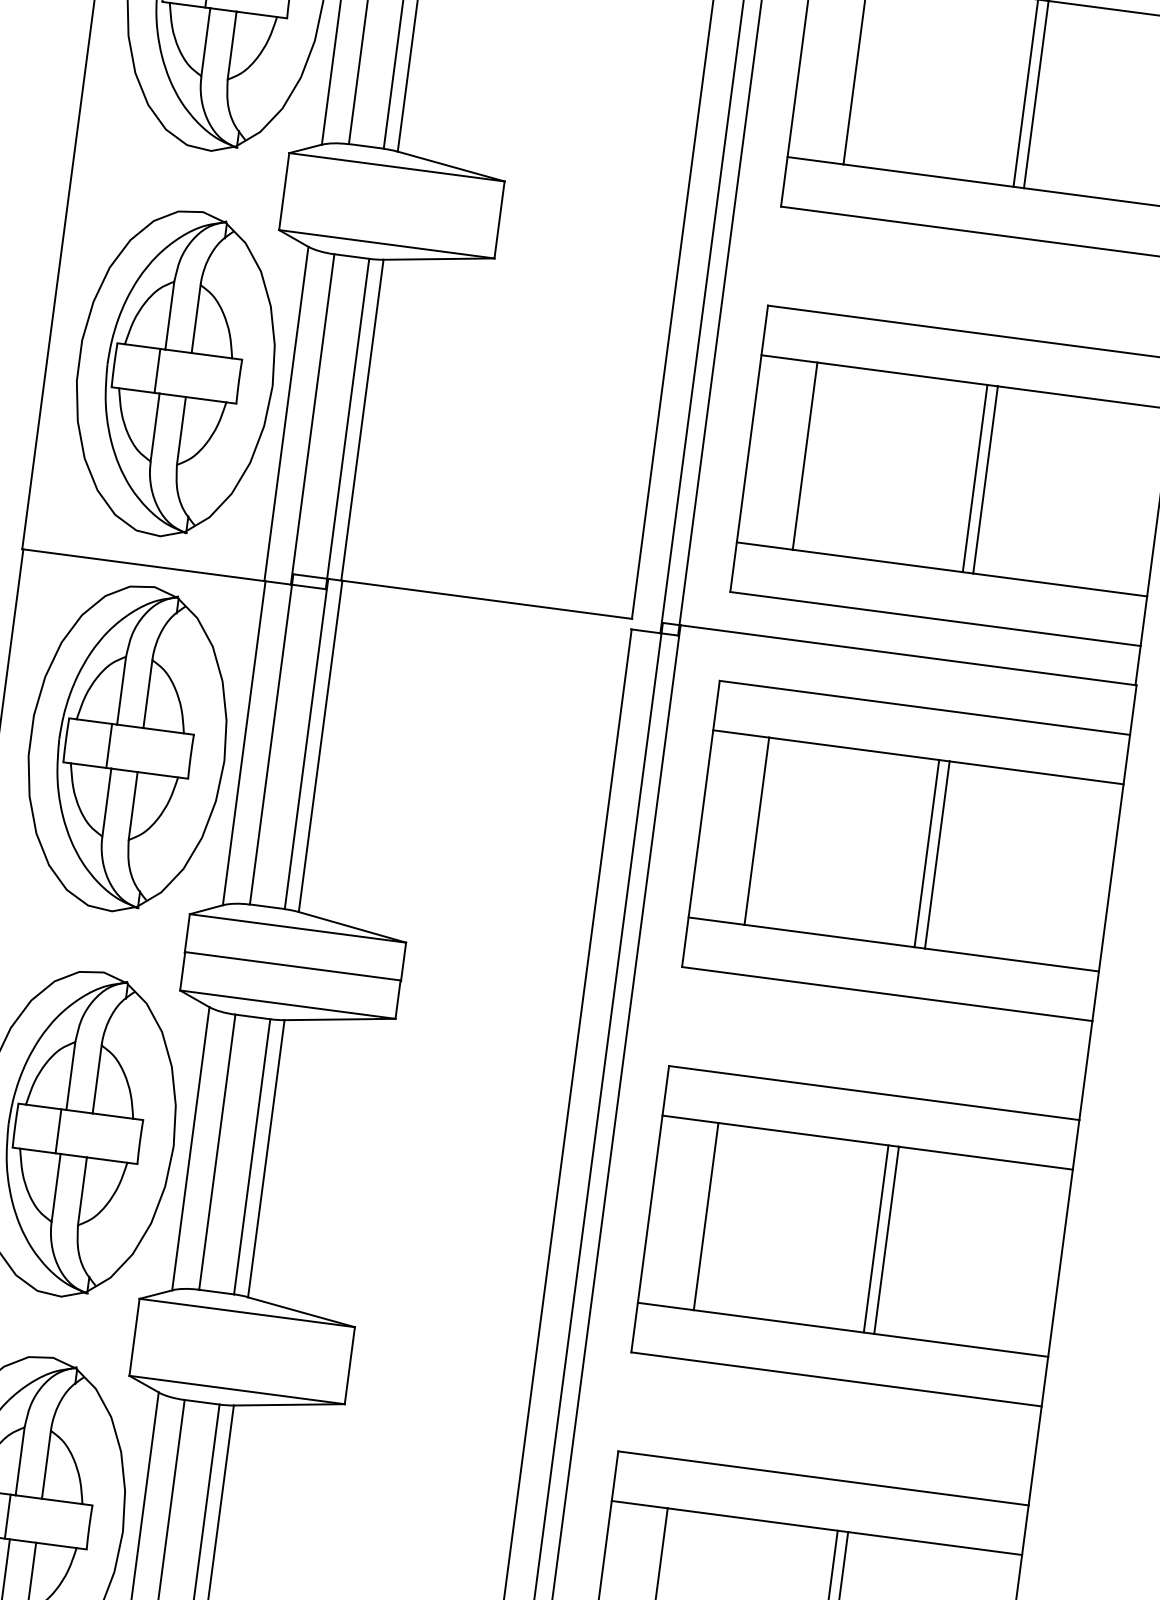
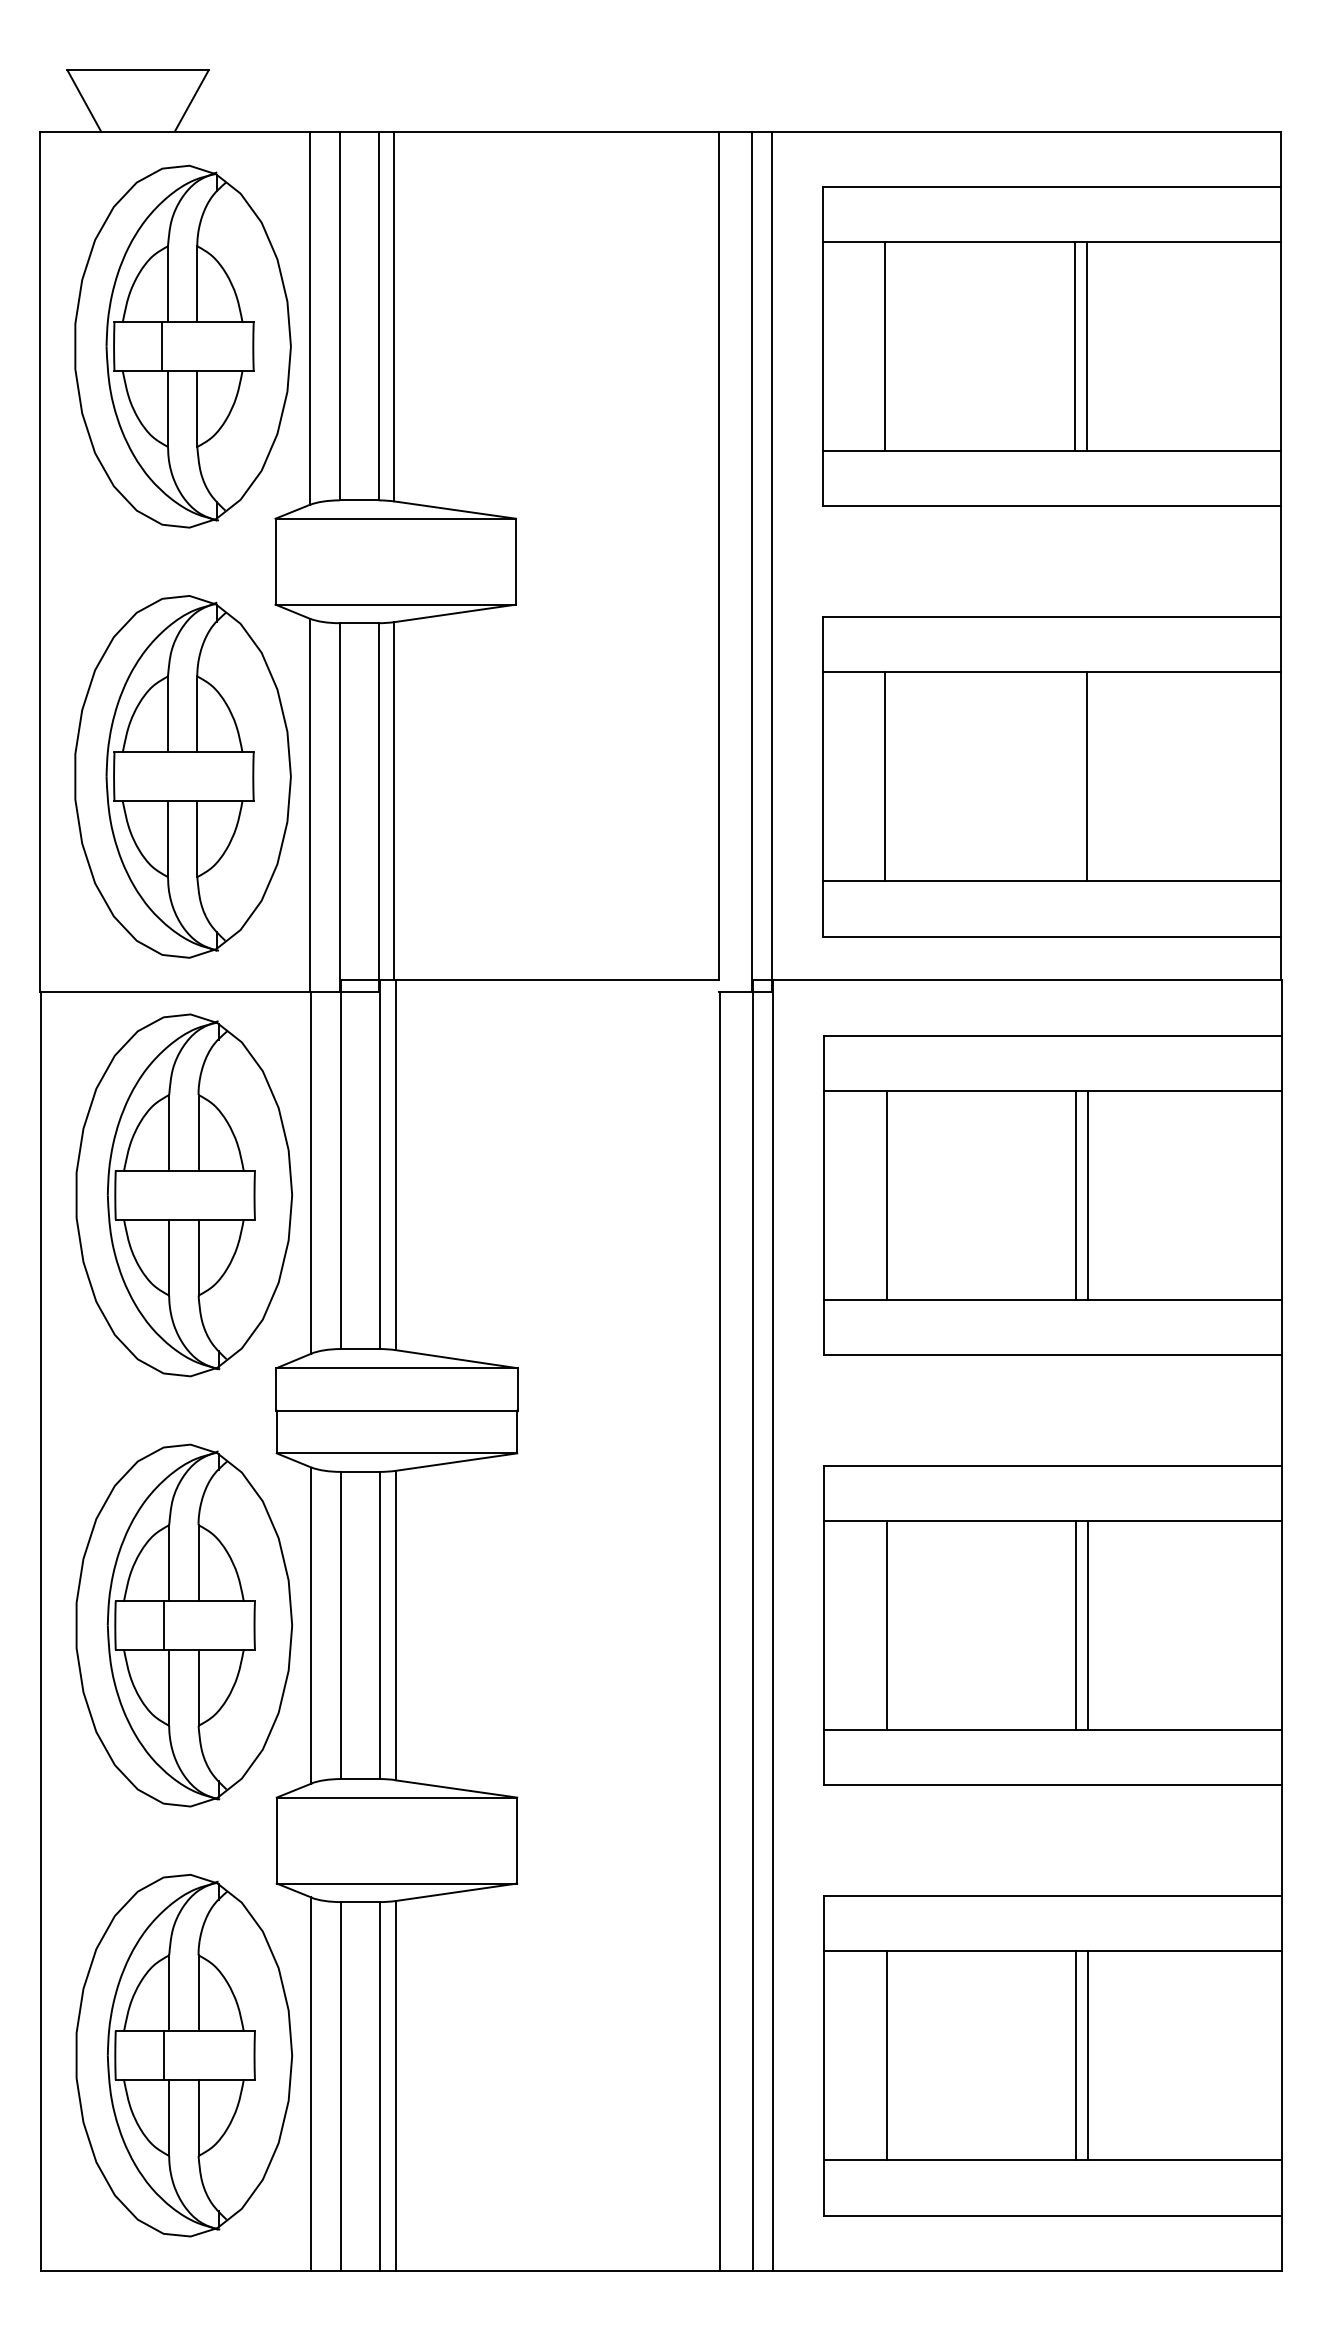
line: (157, 370) -> (162, 776), removed
line: (975, 478) -> (1075, 776), removed
line: (109, 745) -> (163, 1194), removed

